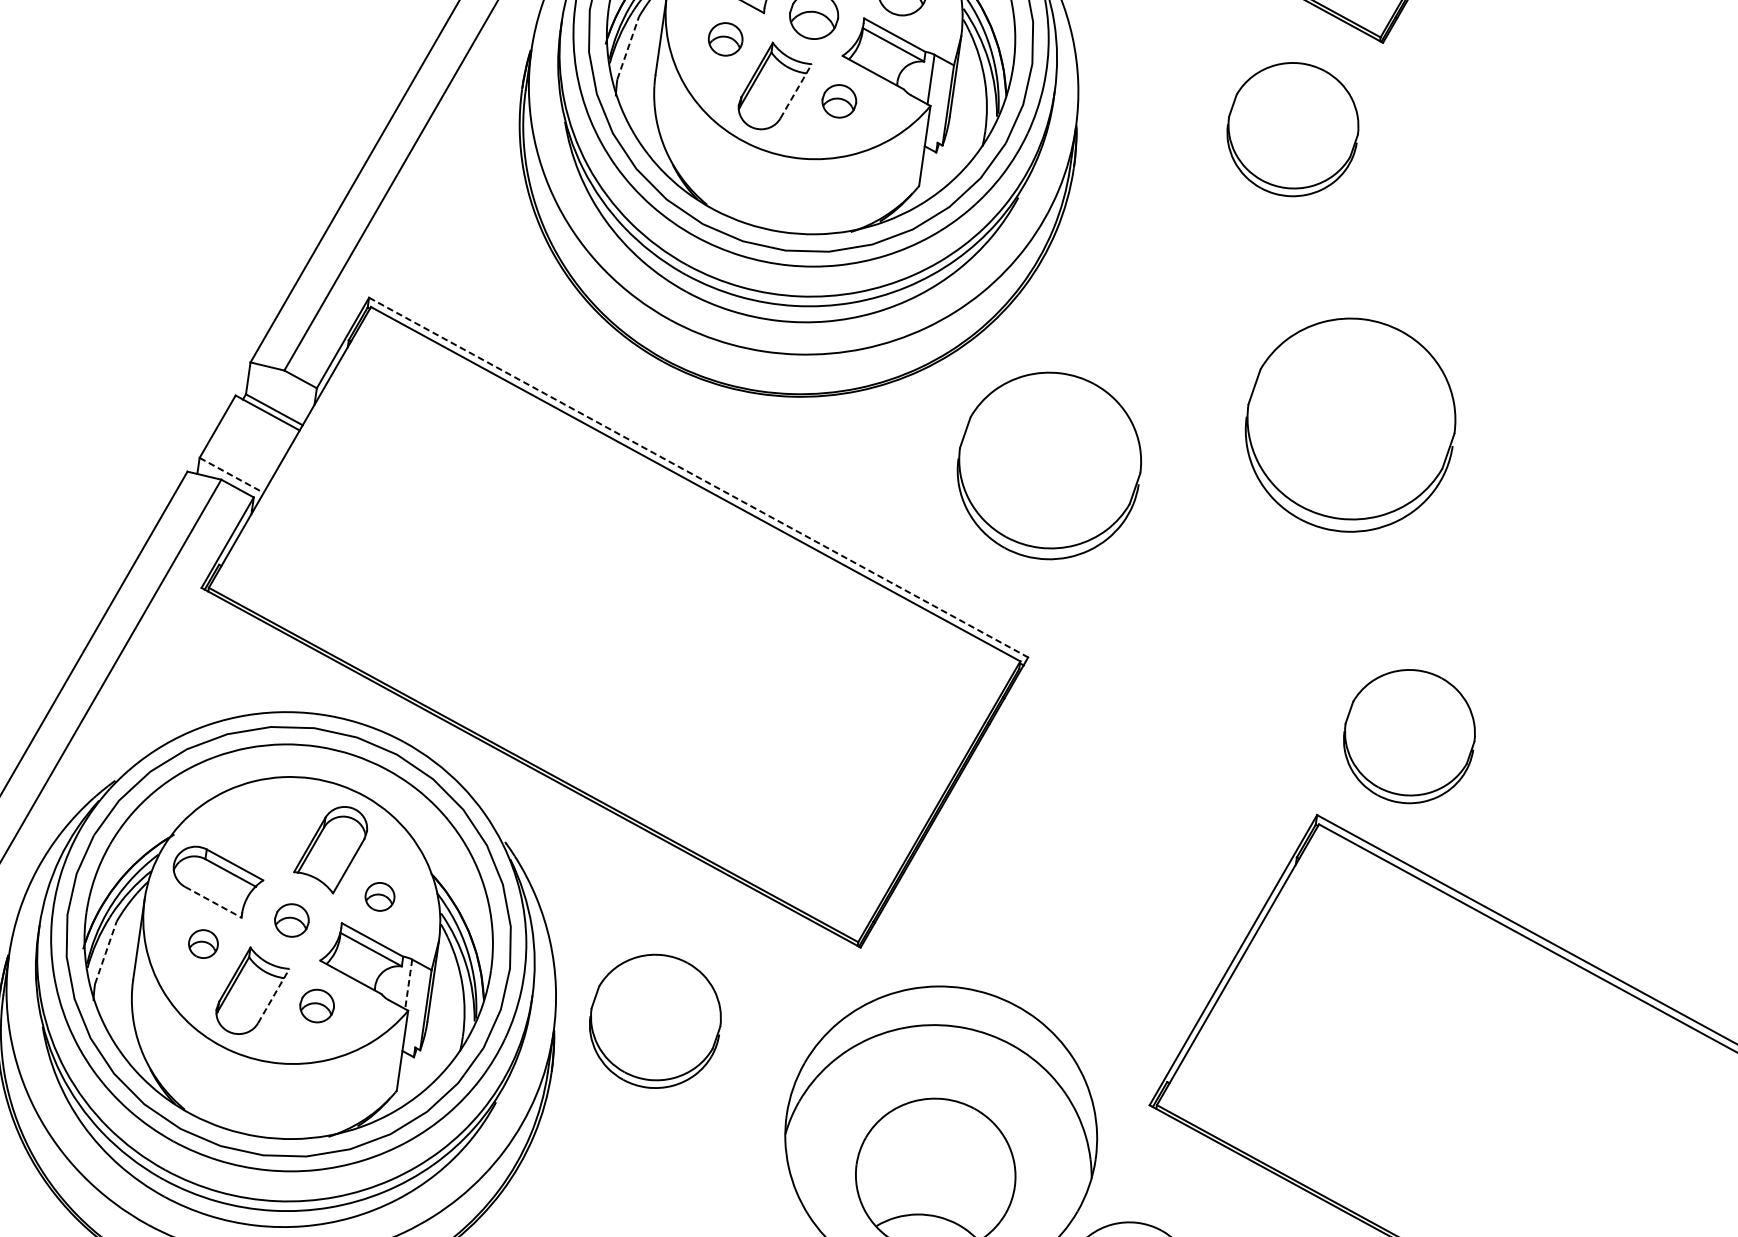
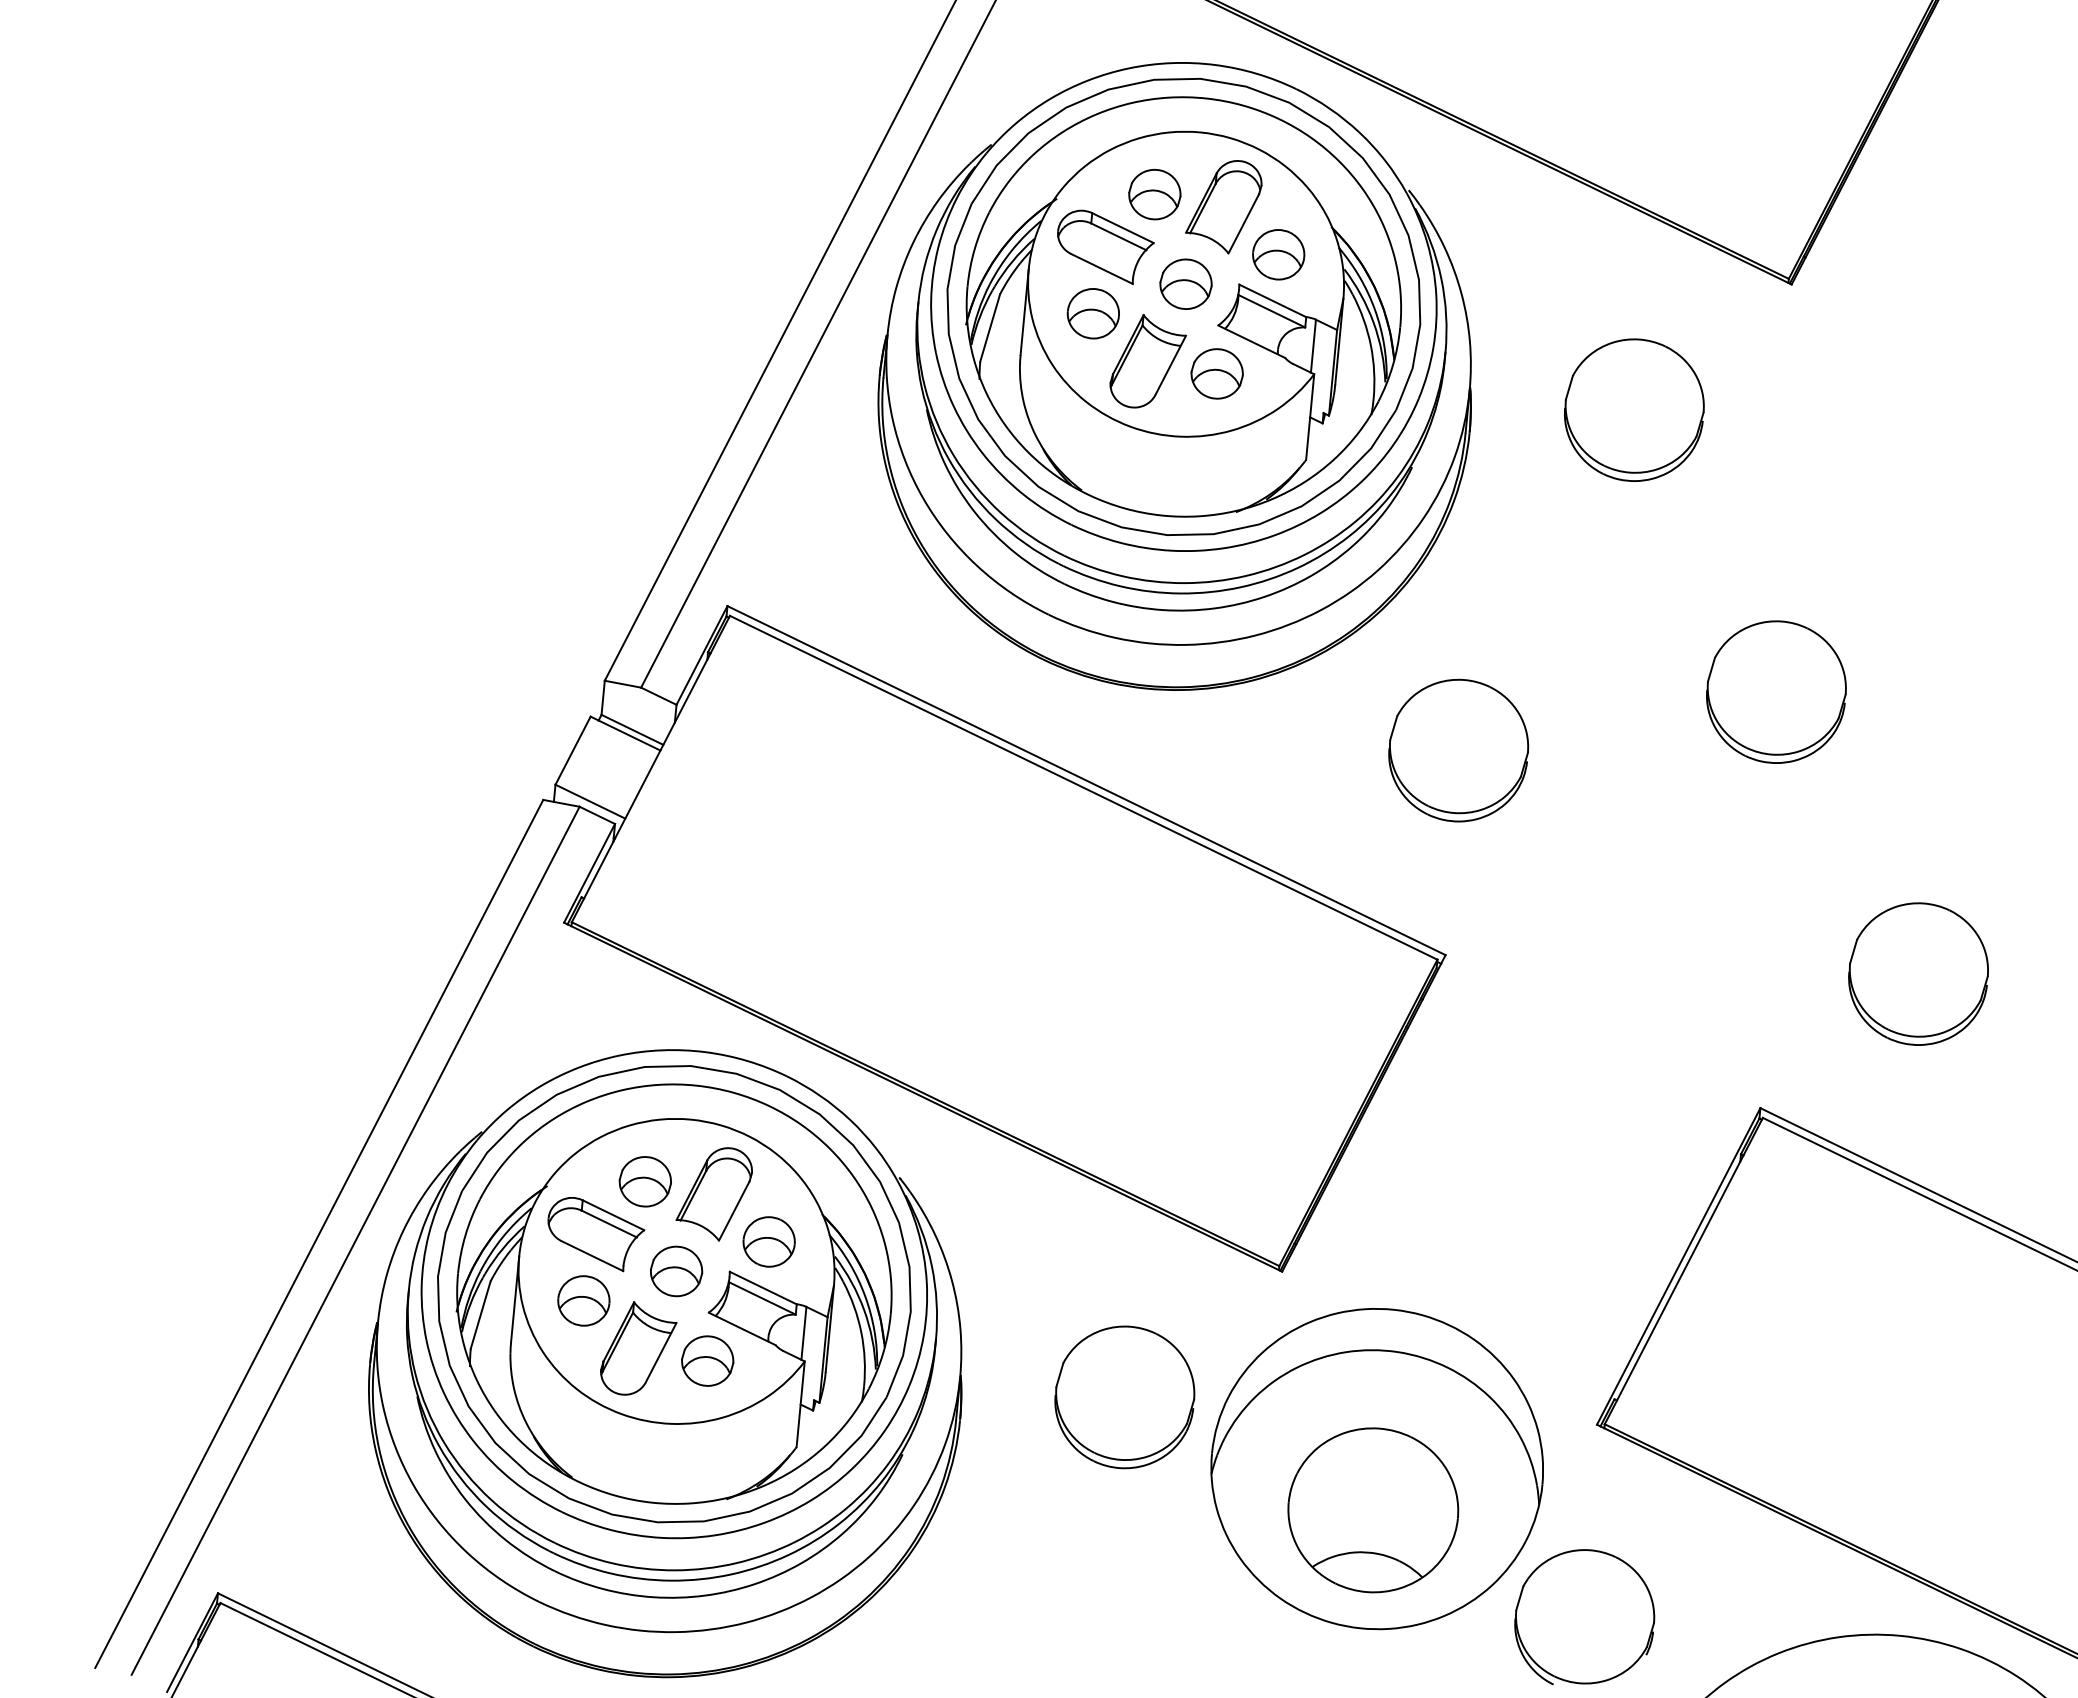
part: (724, 39) -> (1092, 313), size x1.43
line: (628, 47) -> (990, 327), dashed -> solid
line: (795, 90) -> (1170, 364), dashed -> solid
part: (838, 100) -> (1216, 373), size x1.43
part: (1293, 128) -> (1634, 409), moved
part: (1350, 424) -> (1776, 691), size x0.62
part: (1049, 465) -> (1458, 750), size x0.71
line: (231, 475) -> (590, 801), dashed -> solid
line: (698, 477) -> (1086, 780), dashed -> solid
part: (1409, 736) -> (1918, 973), moved
part: (265, 834) -> (644, 1181), added
part: (379, 896) -> (768, 1241), size x1.67
line: (213, 902) -> (592, 1256), dashed -> solid
part: (291, 920) -> (676, 1271), size x1.43
part: (203, 943) -> (583, 1300), size x1.67
line: (105, 952) -> (480, 1314), dashed -> solid
line: (408, 984) -> (803, 1333), dashed -> solid
line: (274, 995) -> (661, 1352), dashed -> solid
part: (316, 1005) -> (707, 1360), size x1.43
part: (655, 1021) -> (1124, 1397), moved

